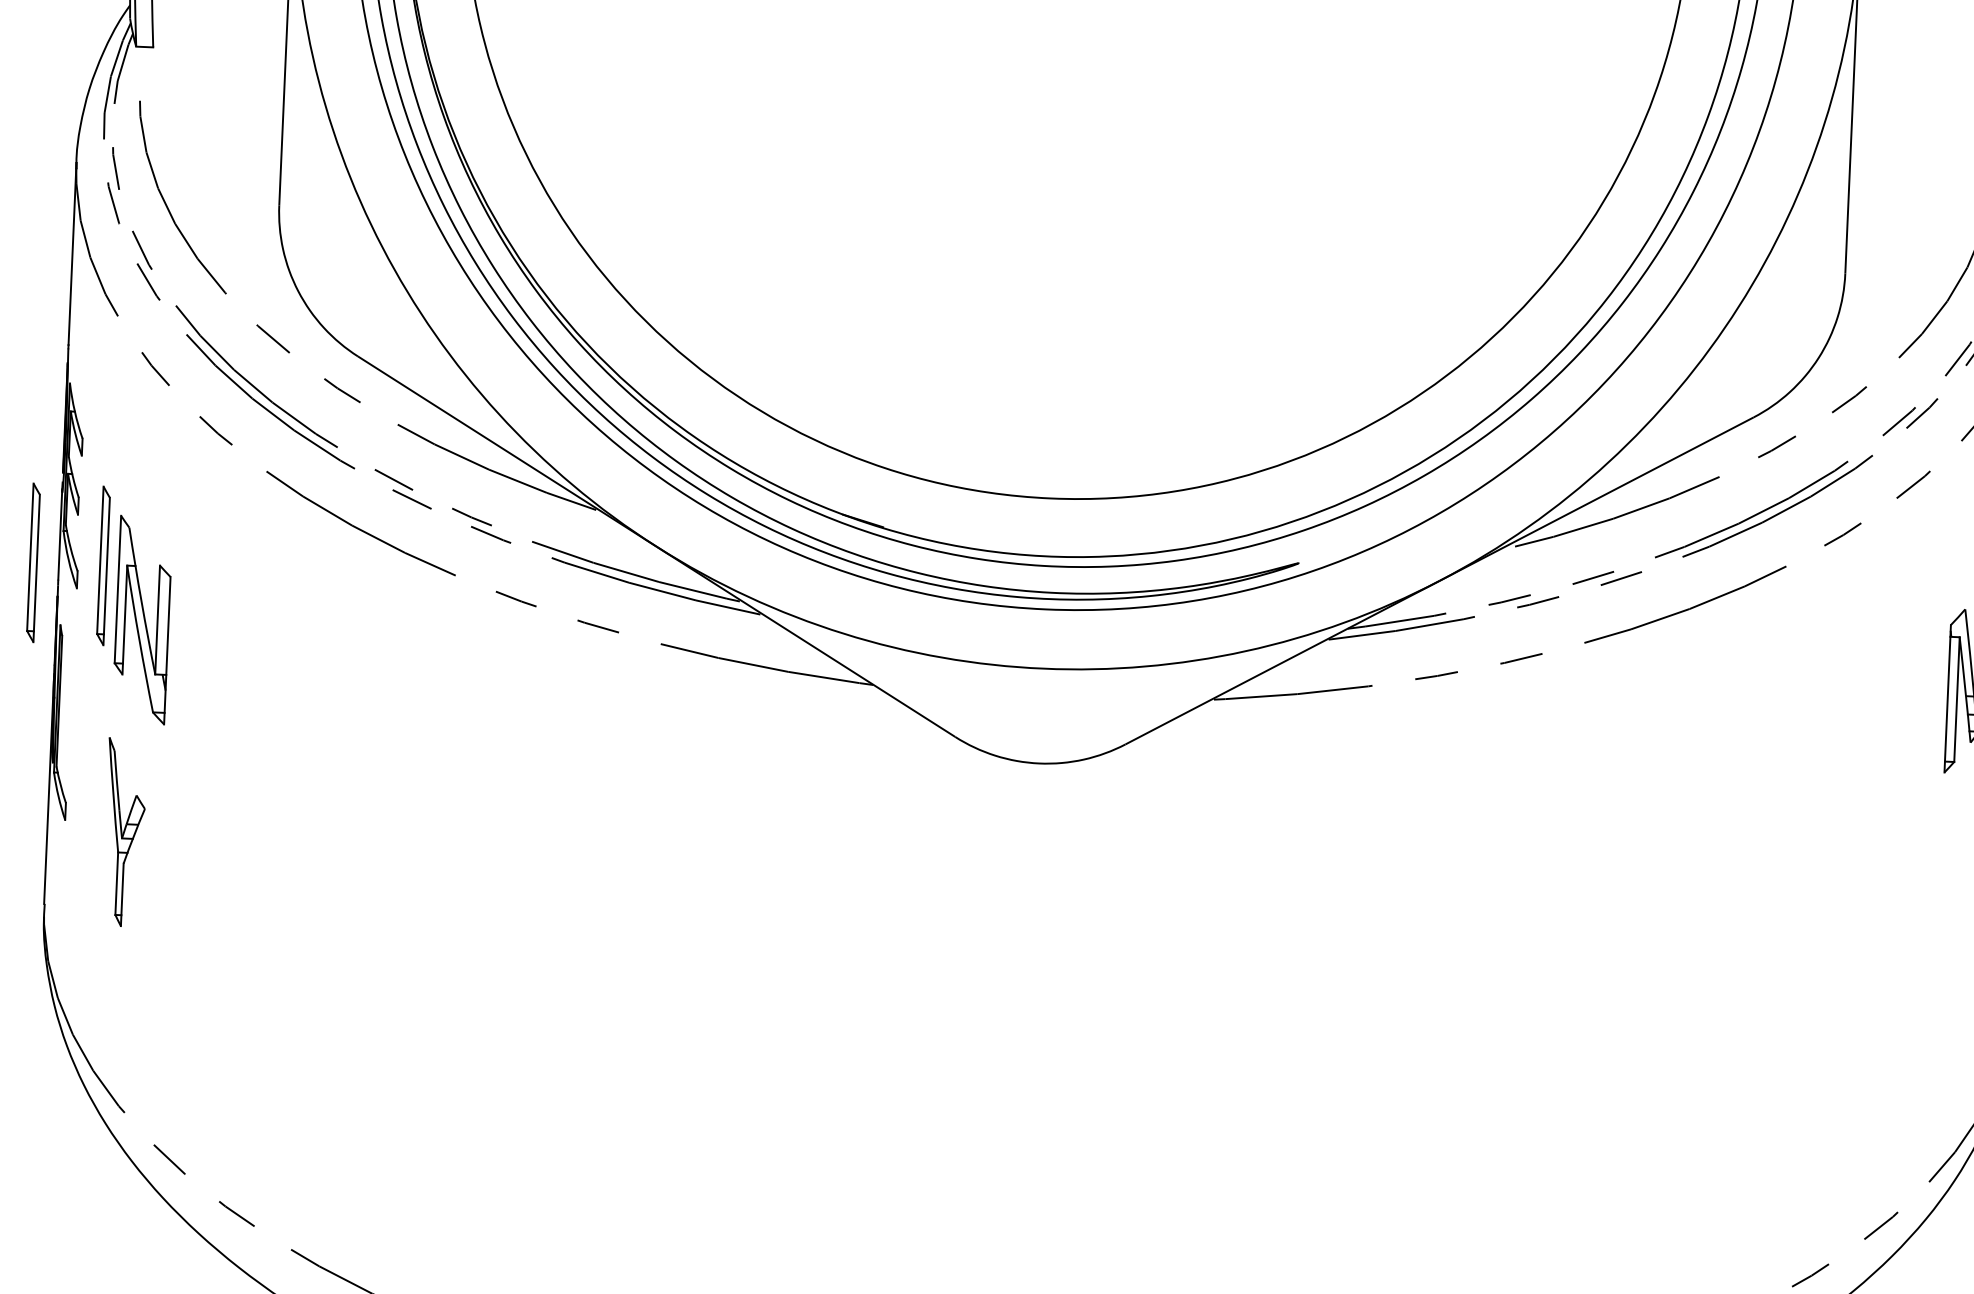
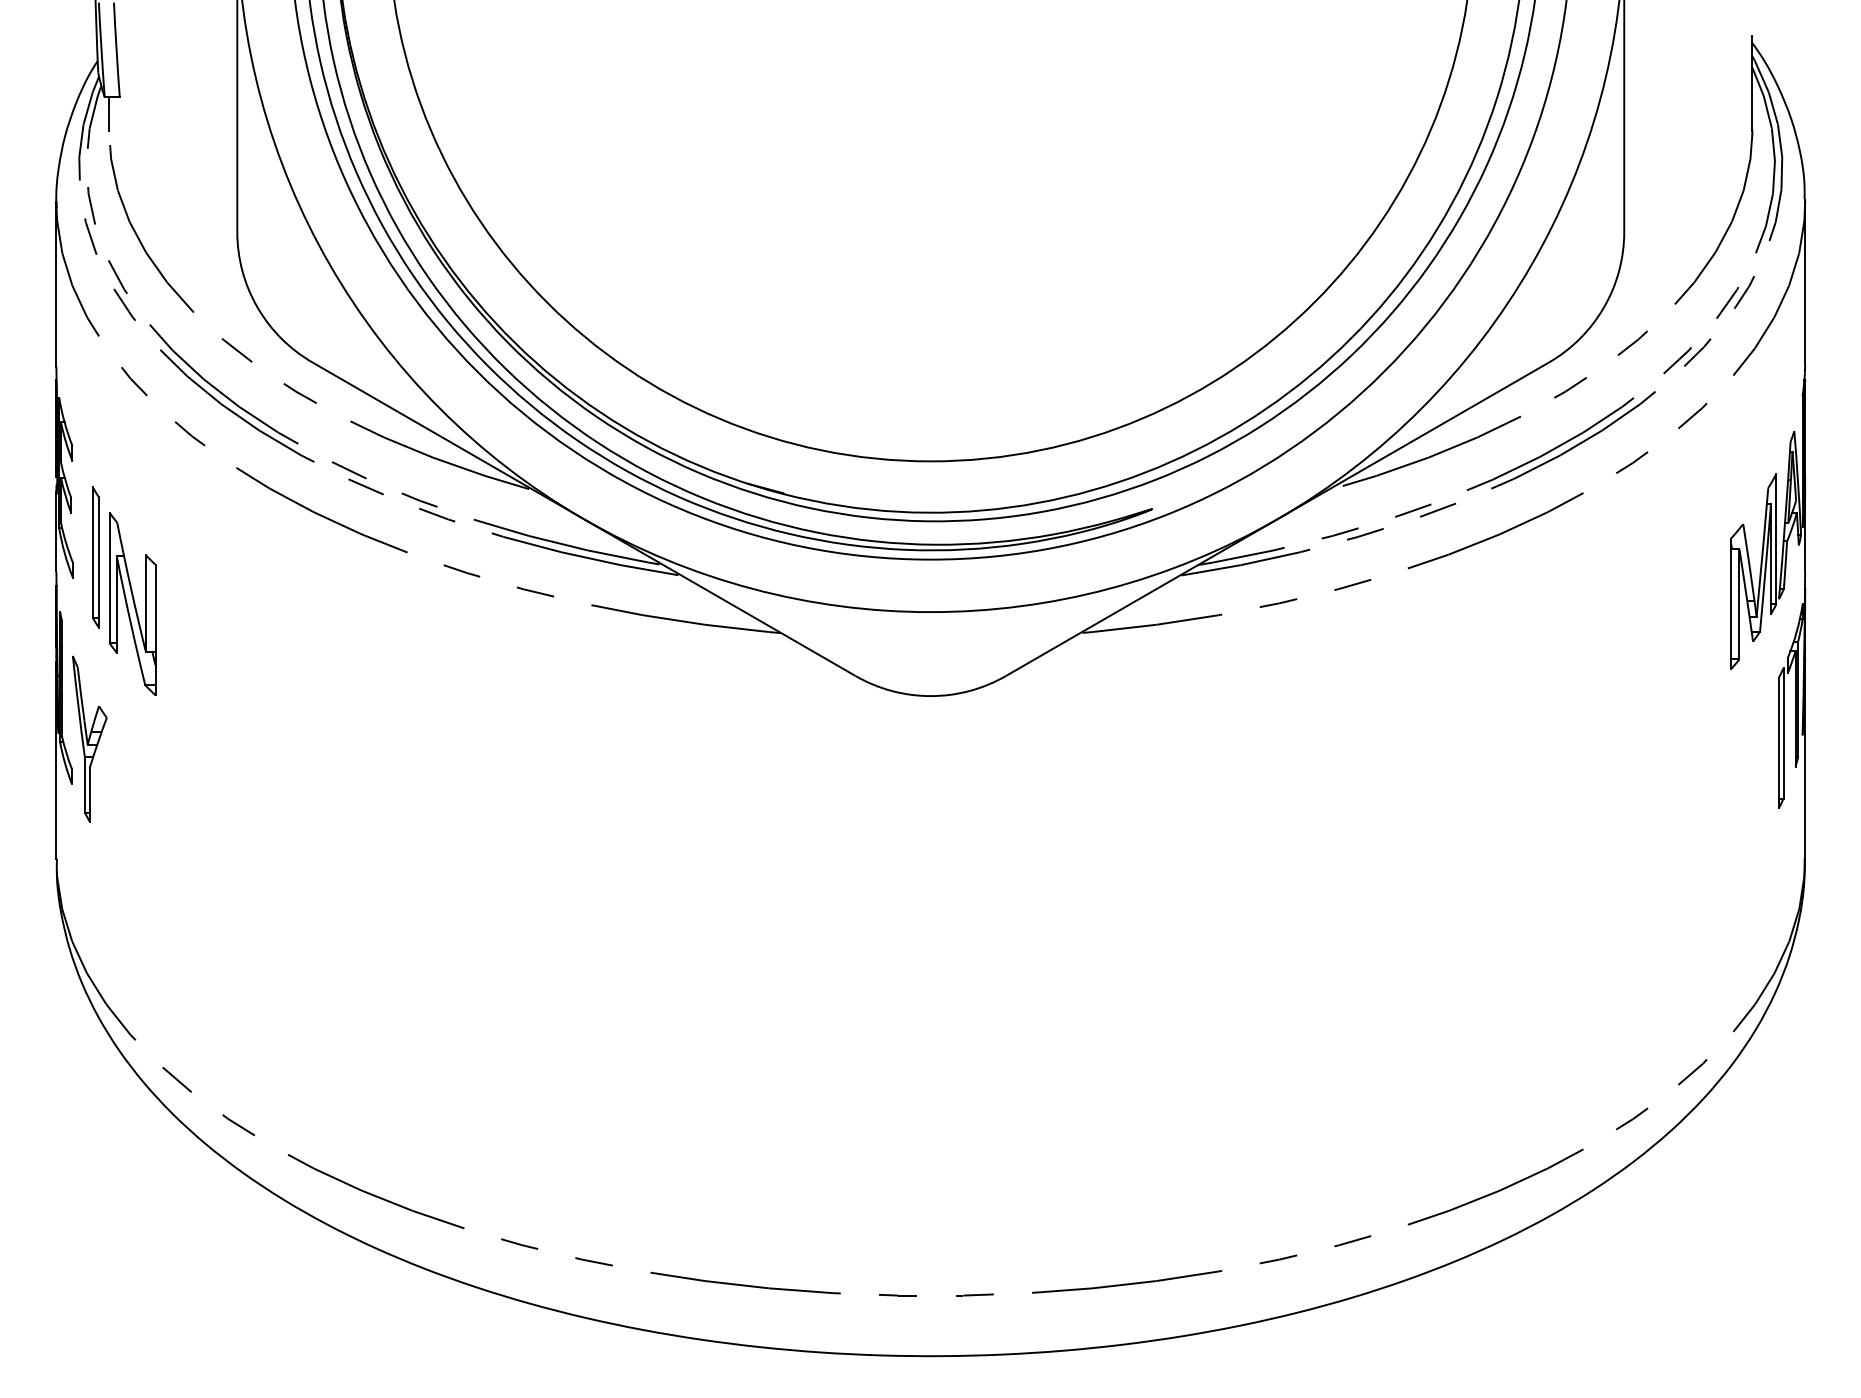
line: (140, 65) -> (109, 113), added
part: (33, 562) -> (33, 557), removed
part: (124, 831) -> (89, 738), moved

